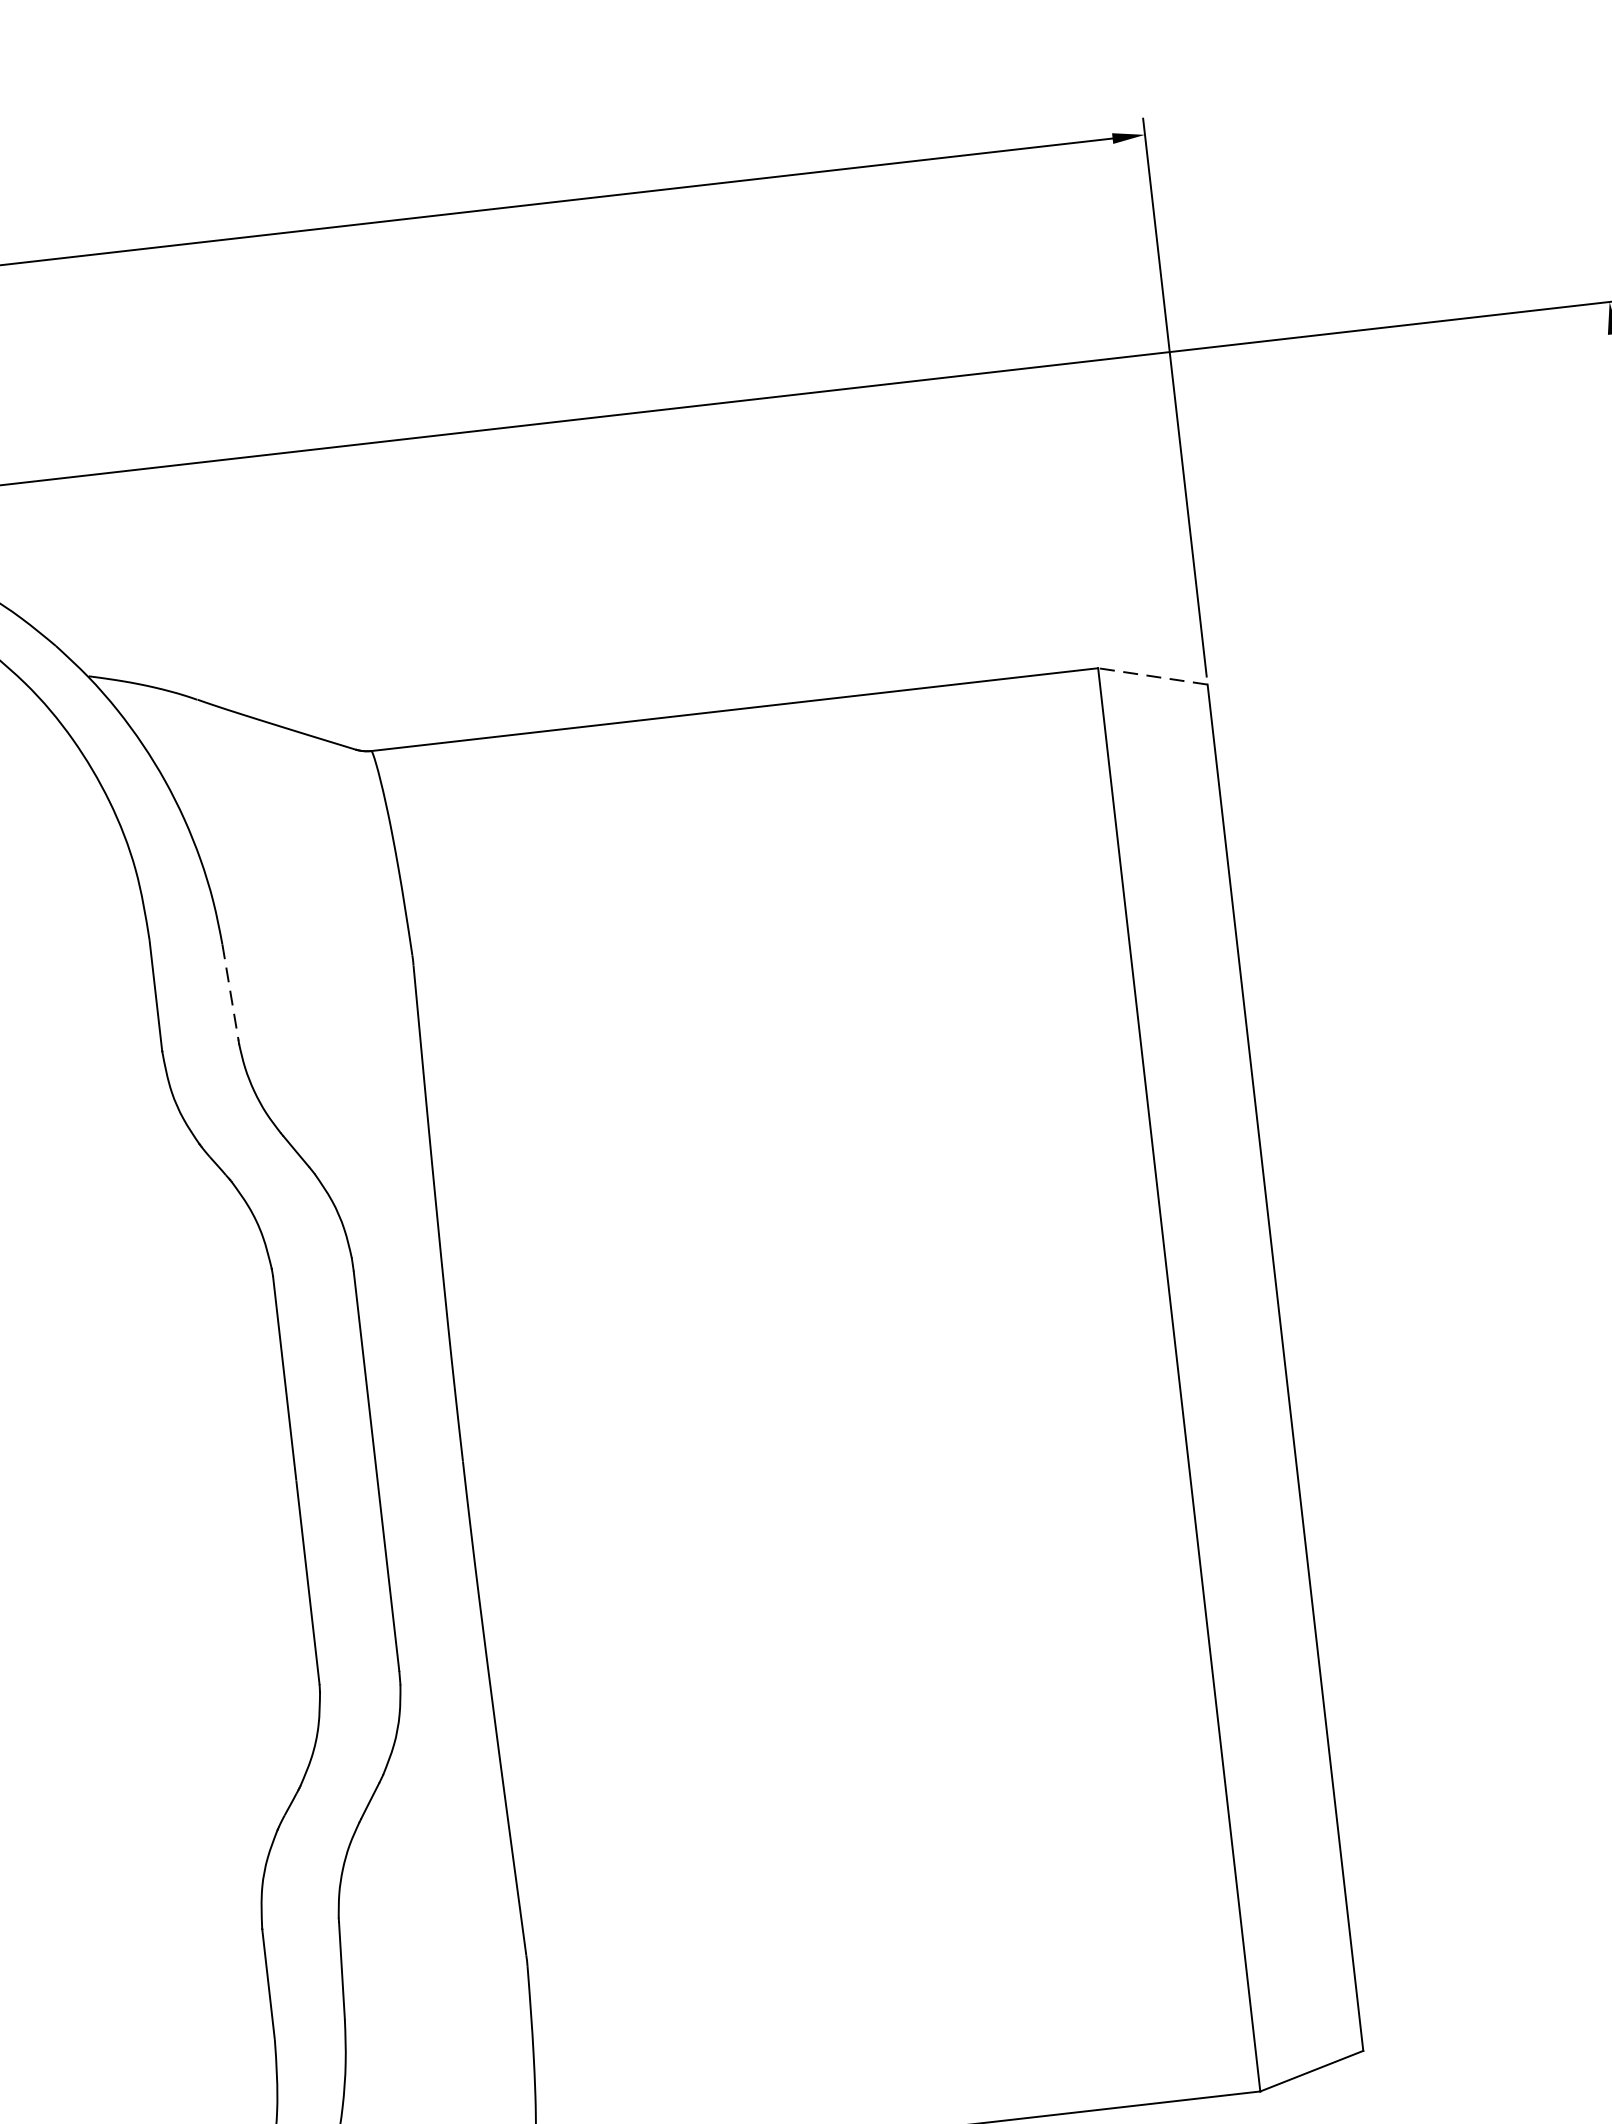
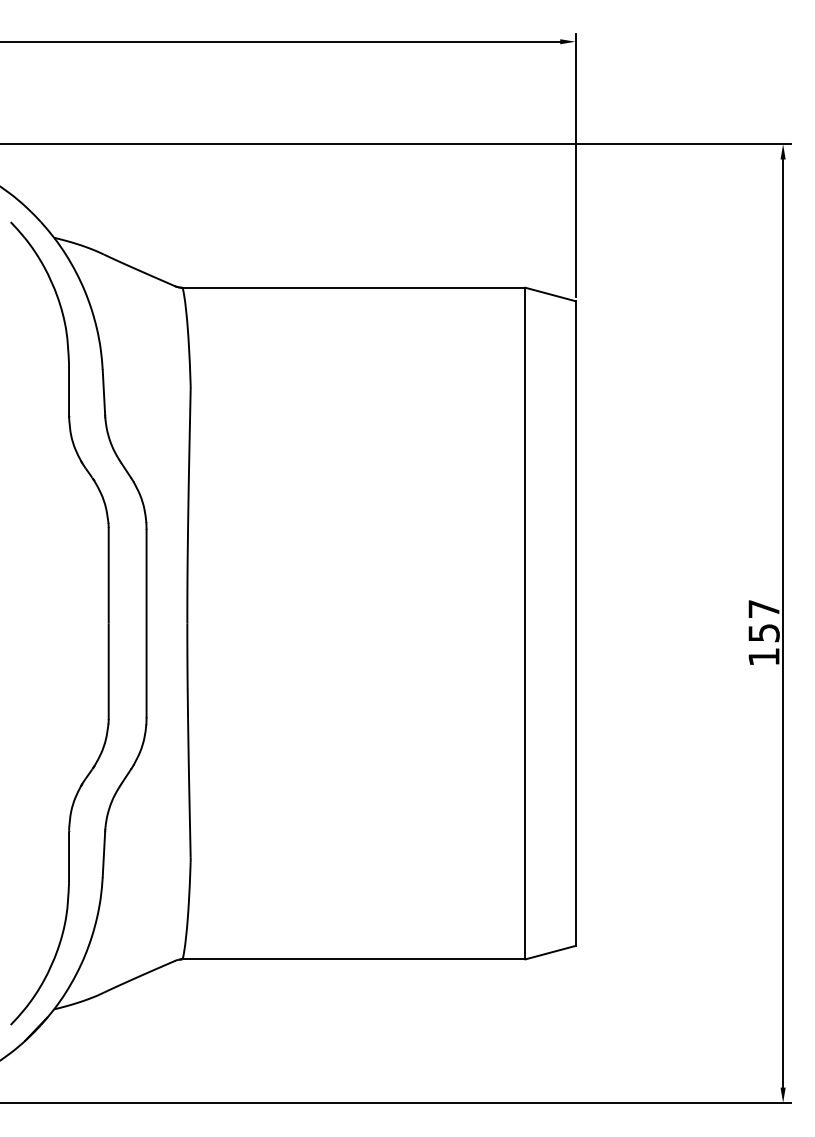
line: (1152, 676) -> (550, 294), dashed -> solid
line: (229, 992) -> (103, 392), dashed -> solid

